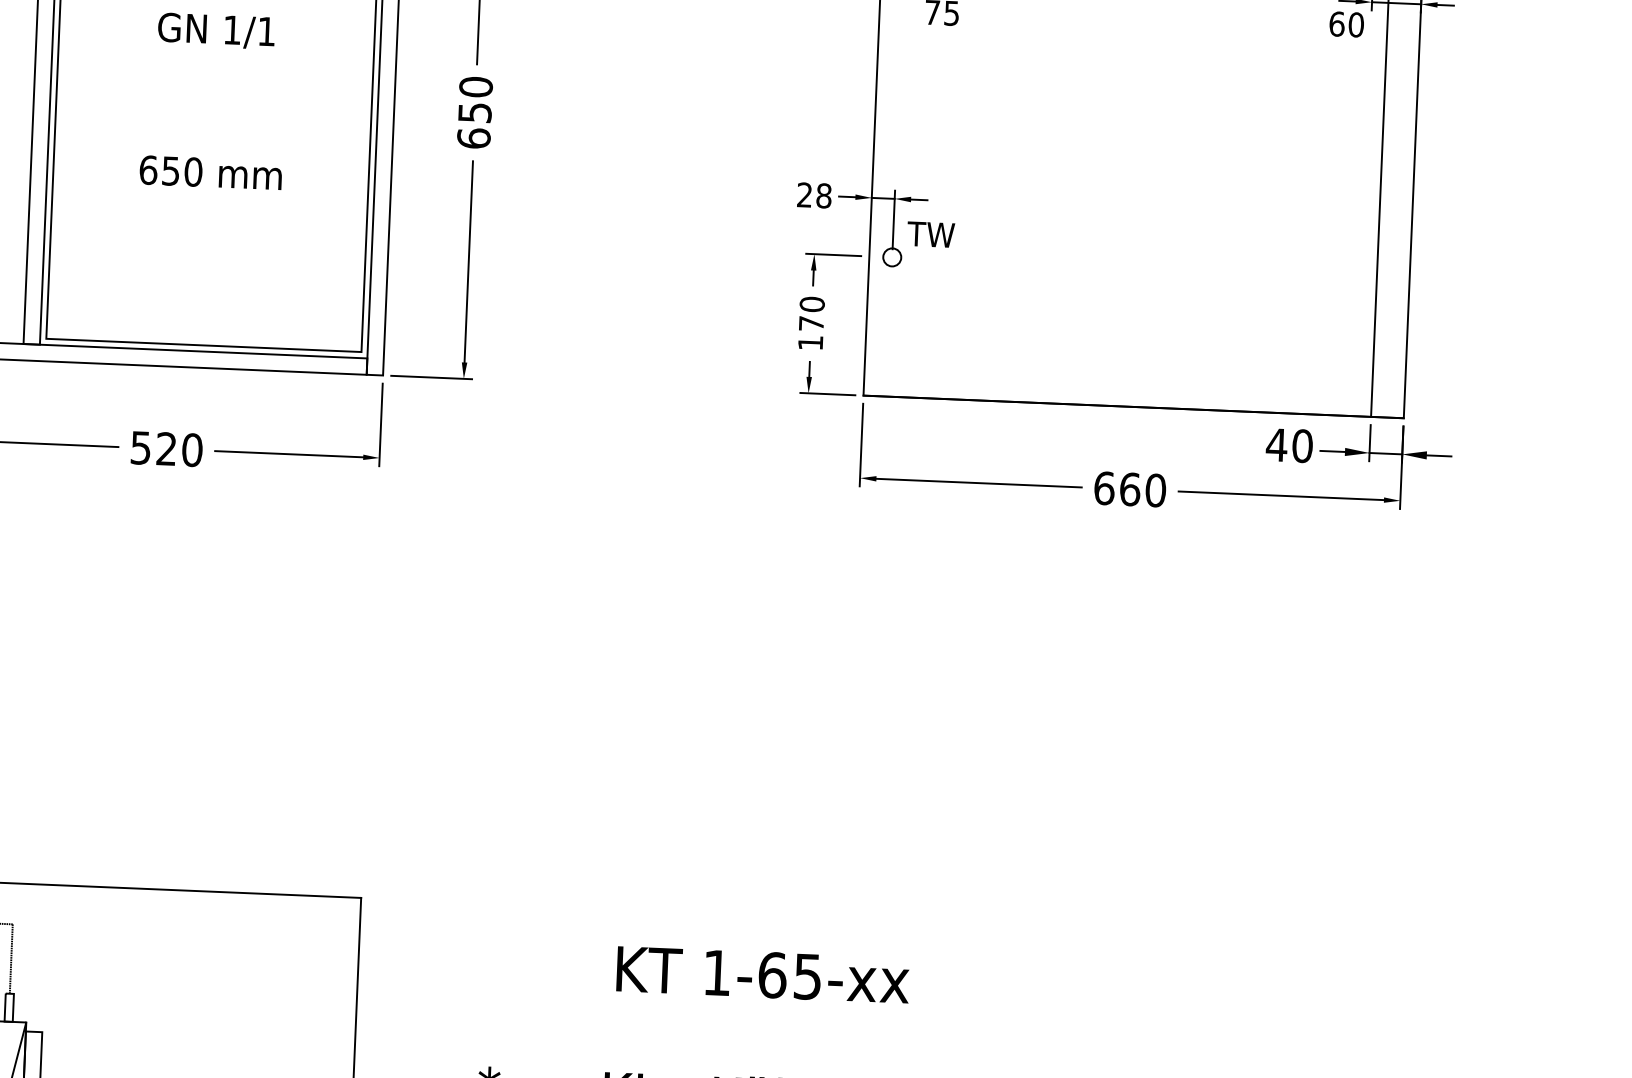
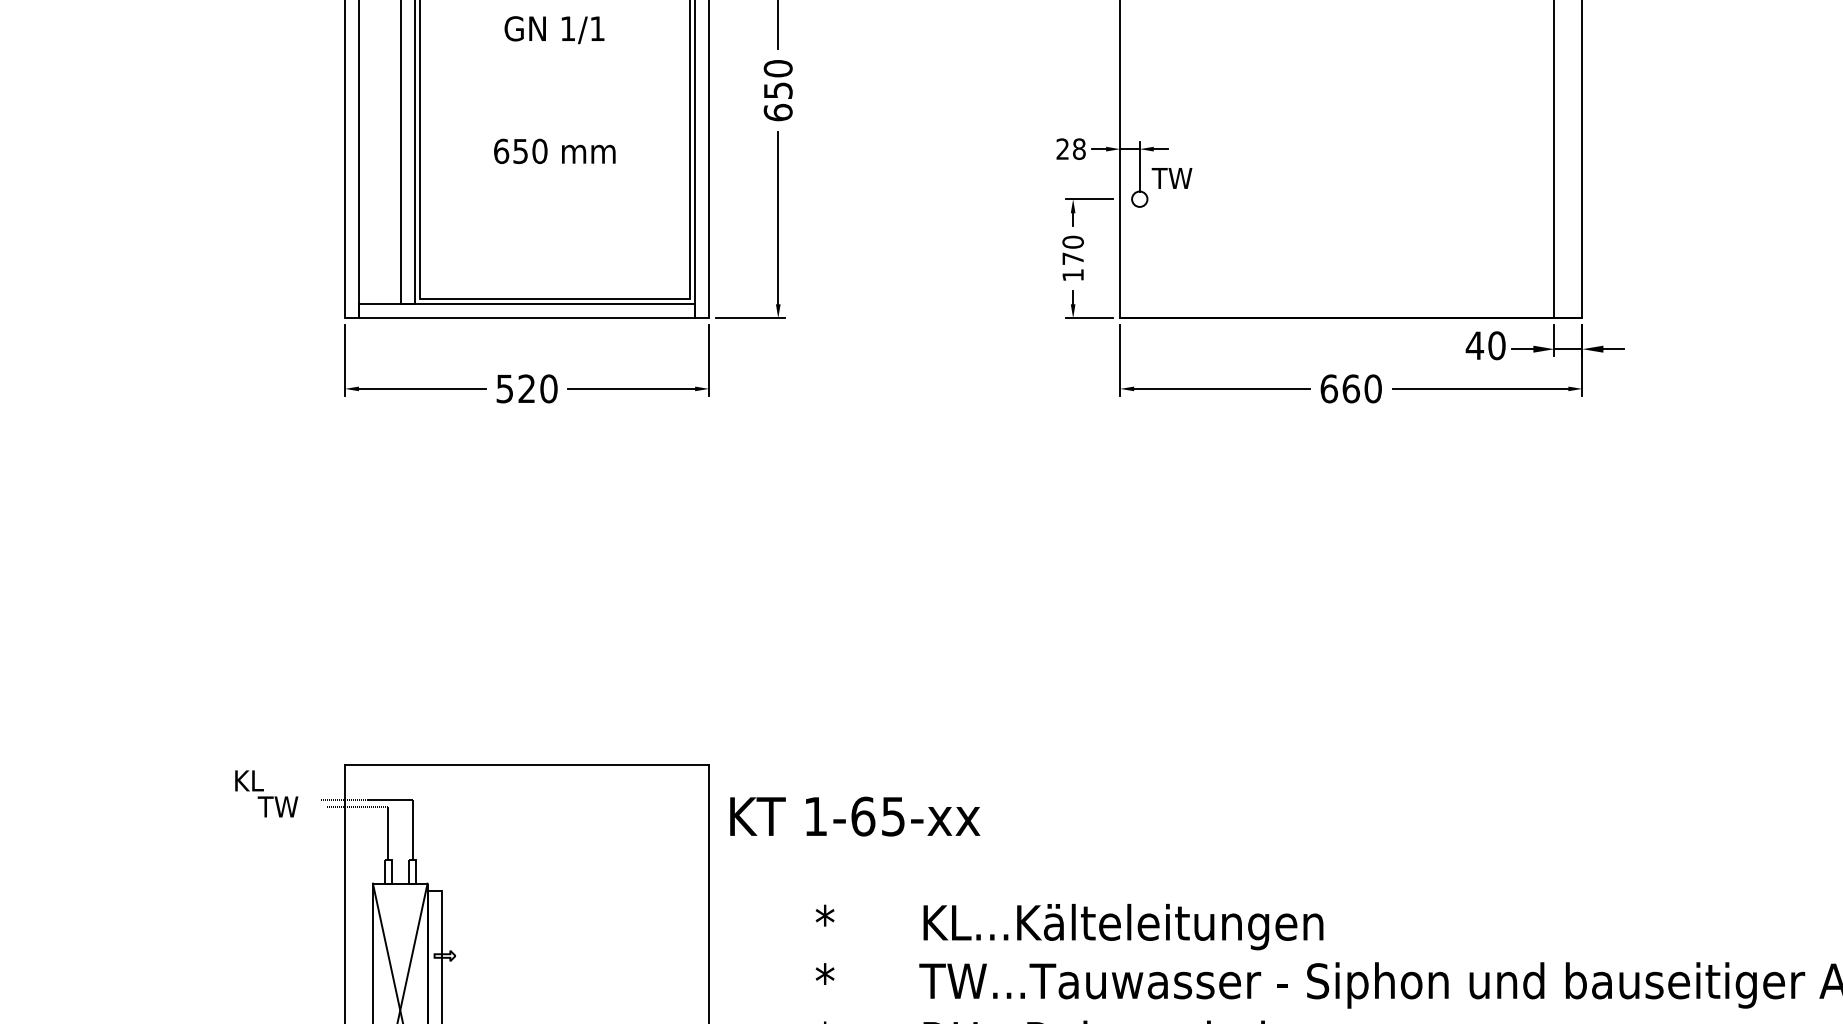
text: (763, 974) -> (855, 816), moved

